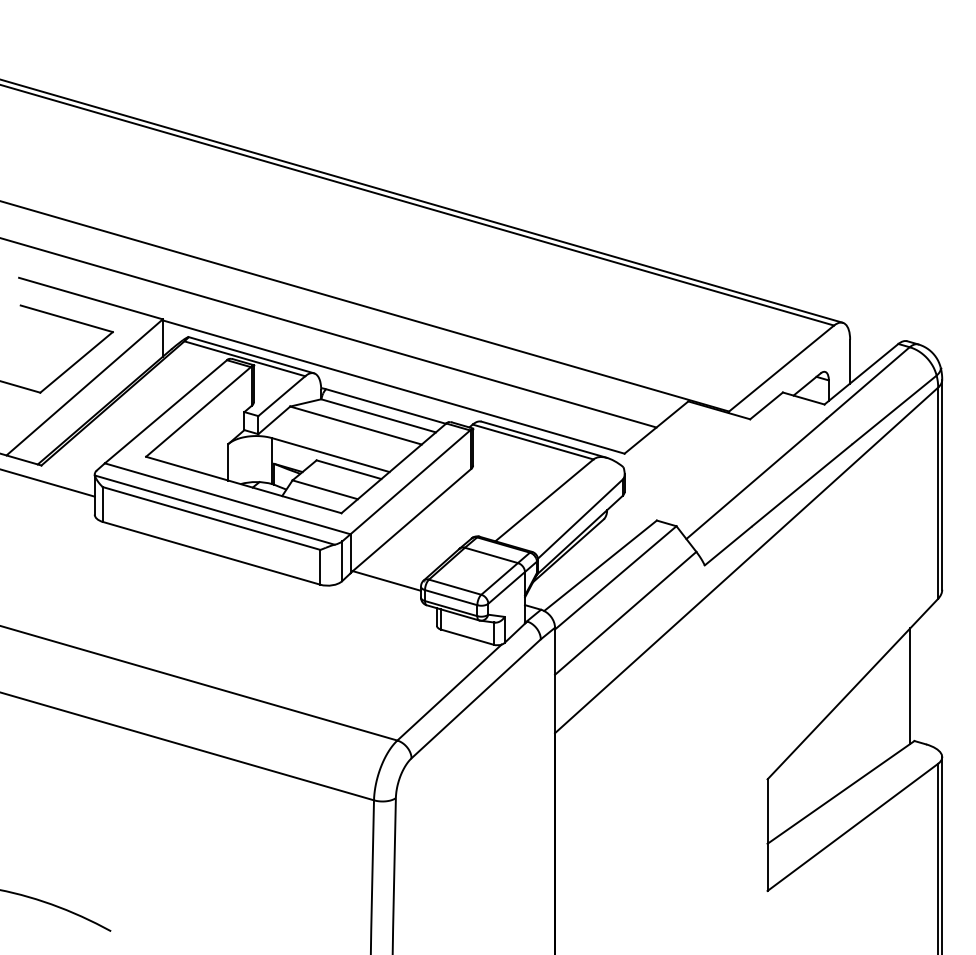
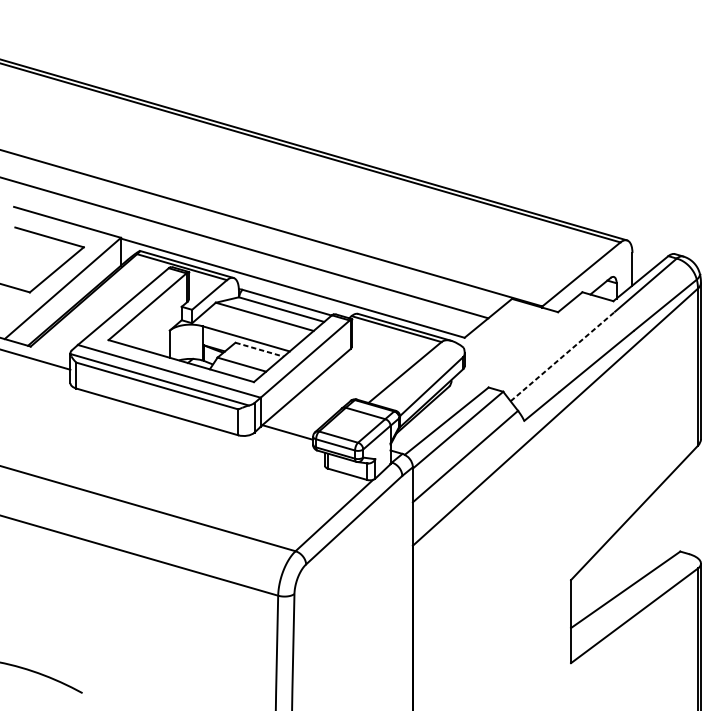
line: (349, 469) -> (259, 349), solid -> dashed
line: (756, 478) -> (562, 356), solid -> dashed
line: (910, 686) -> (677, 511), removed

